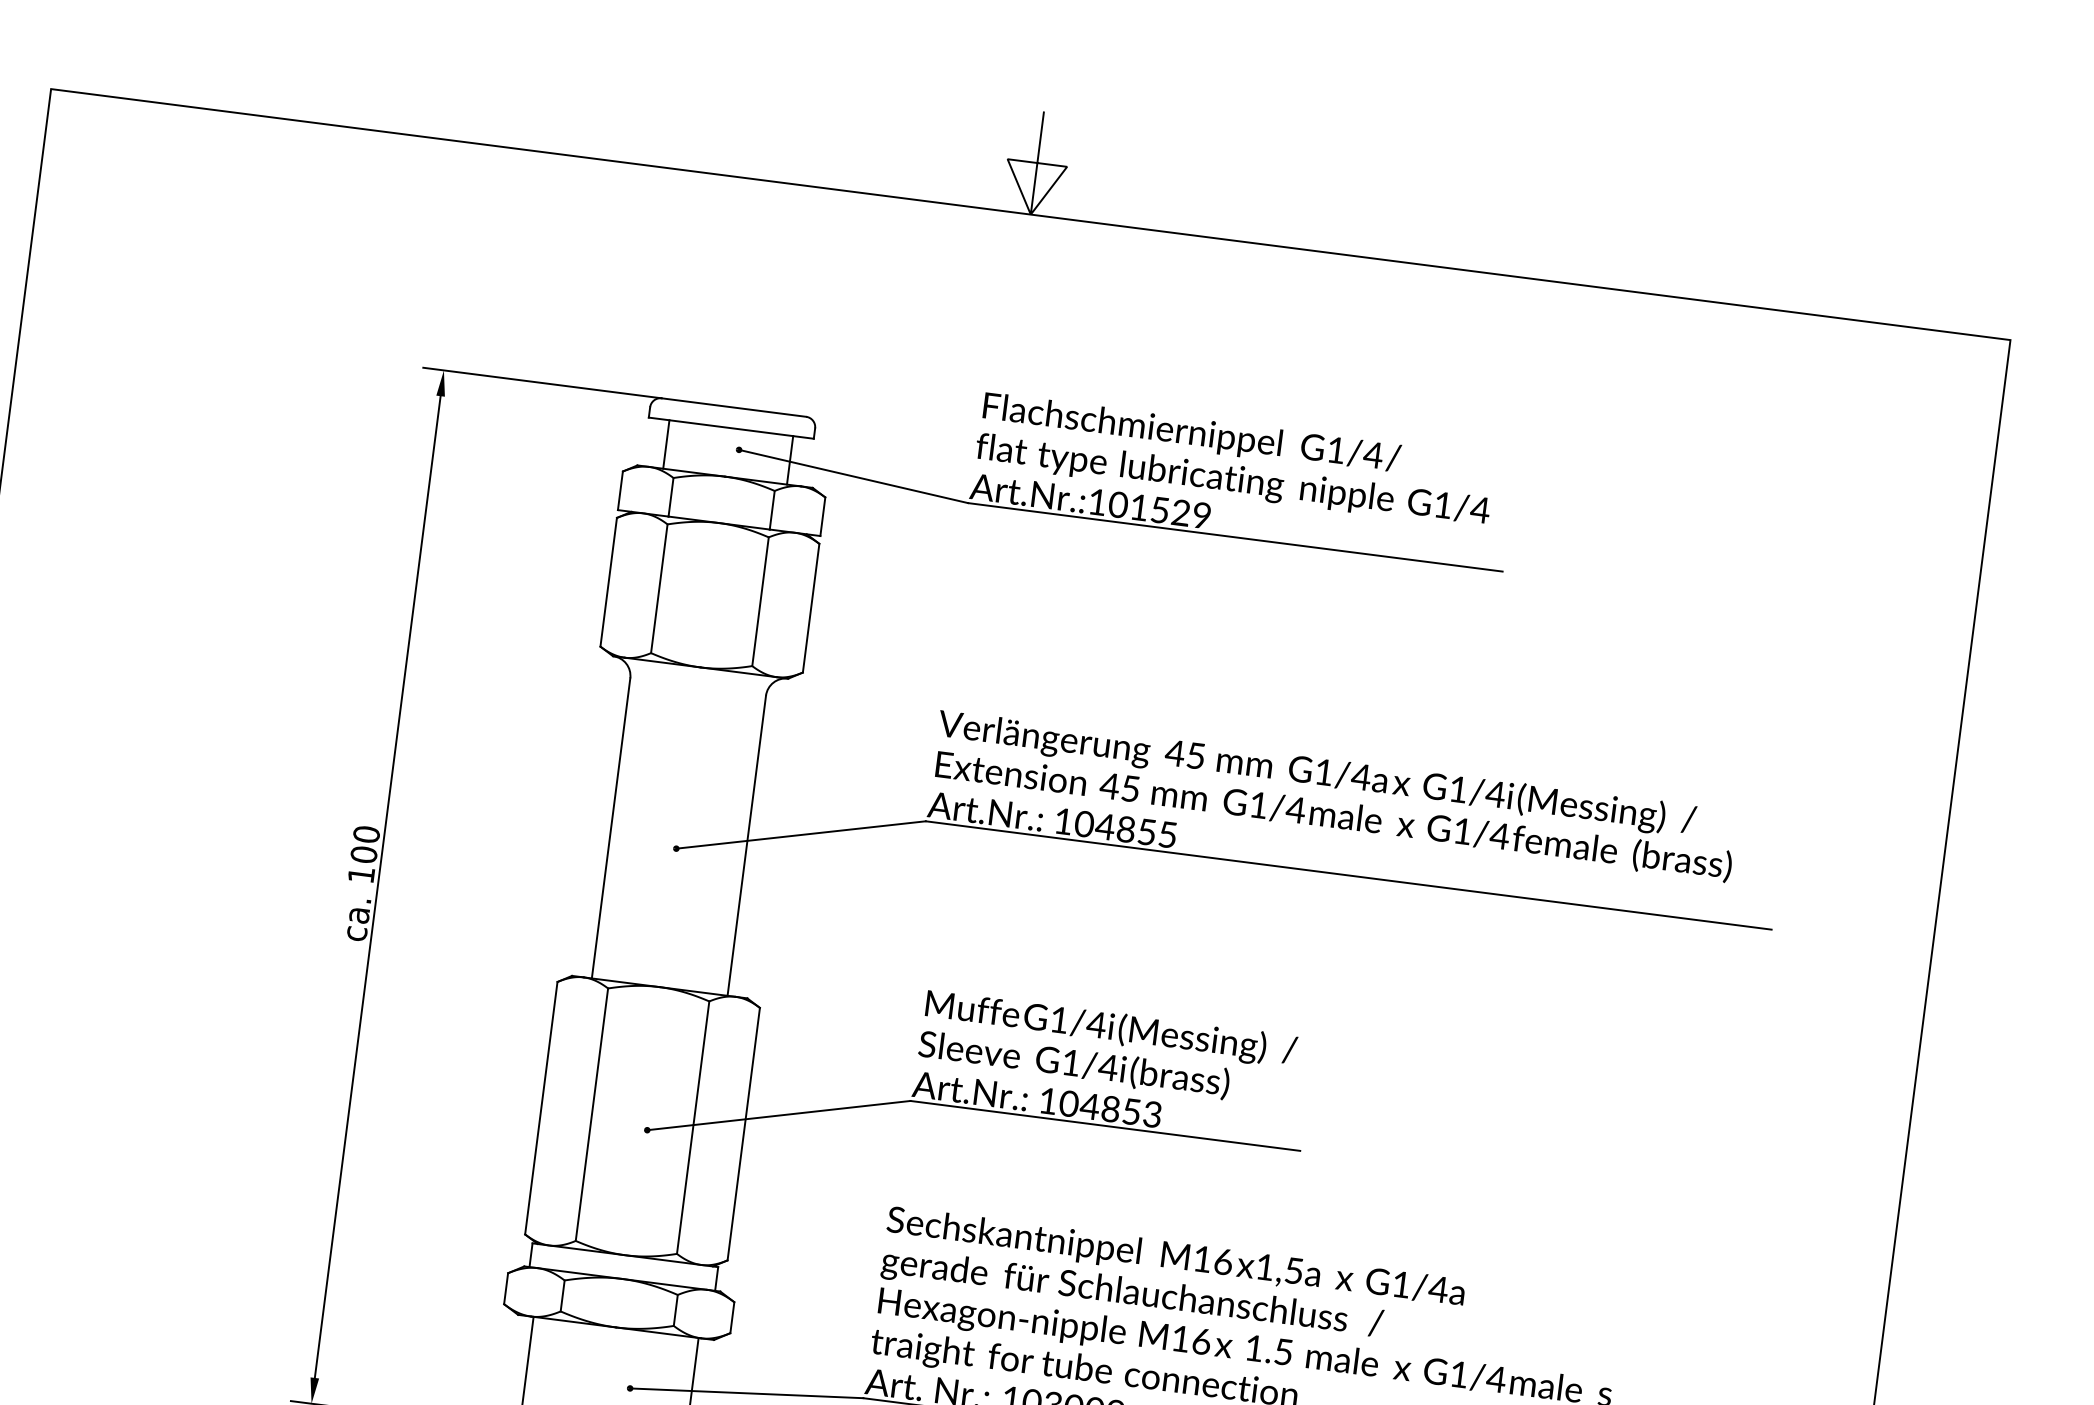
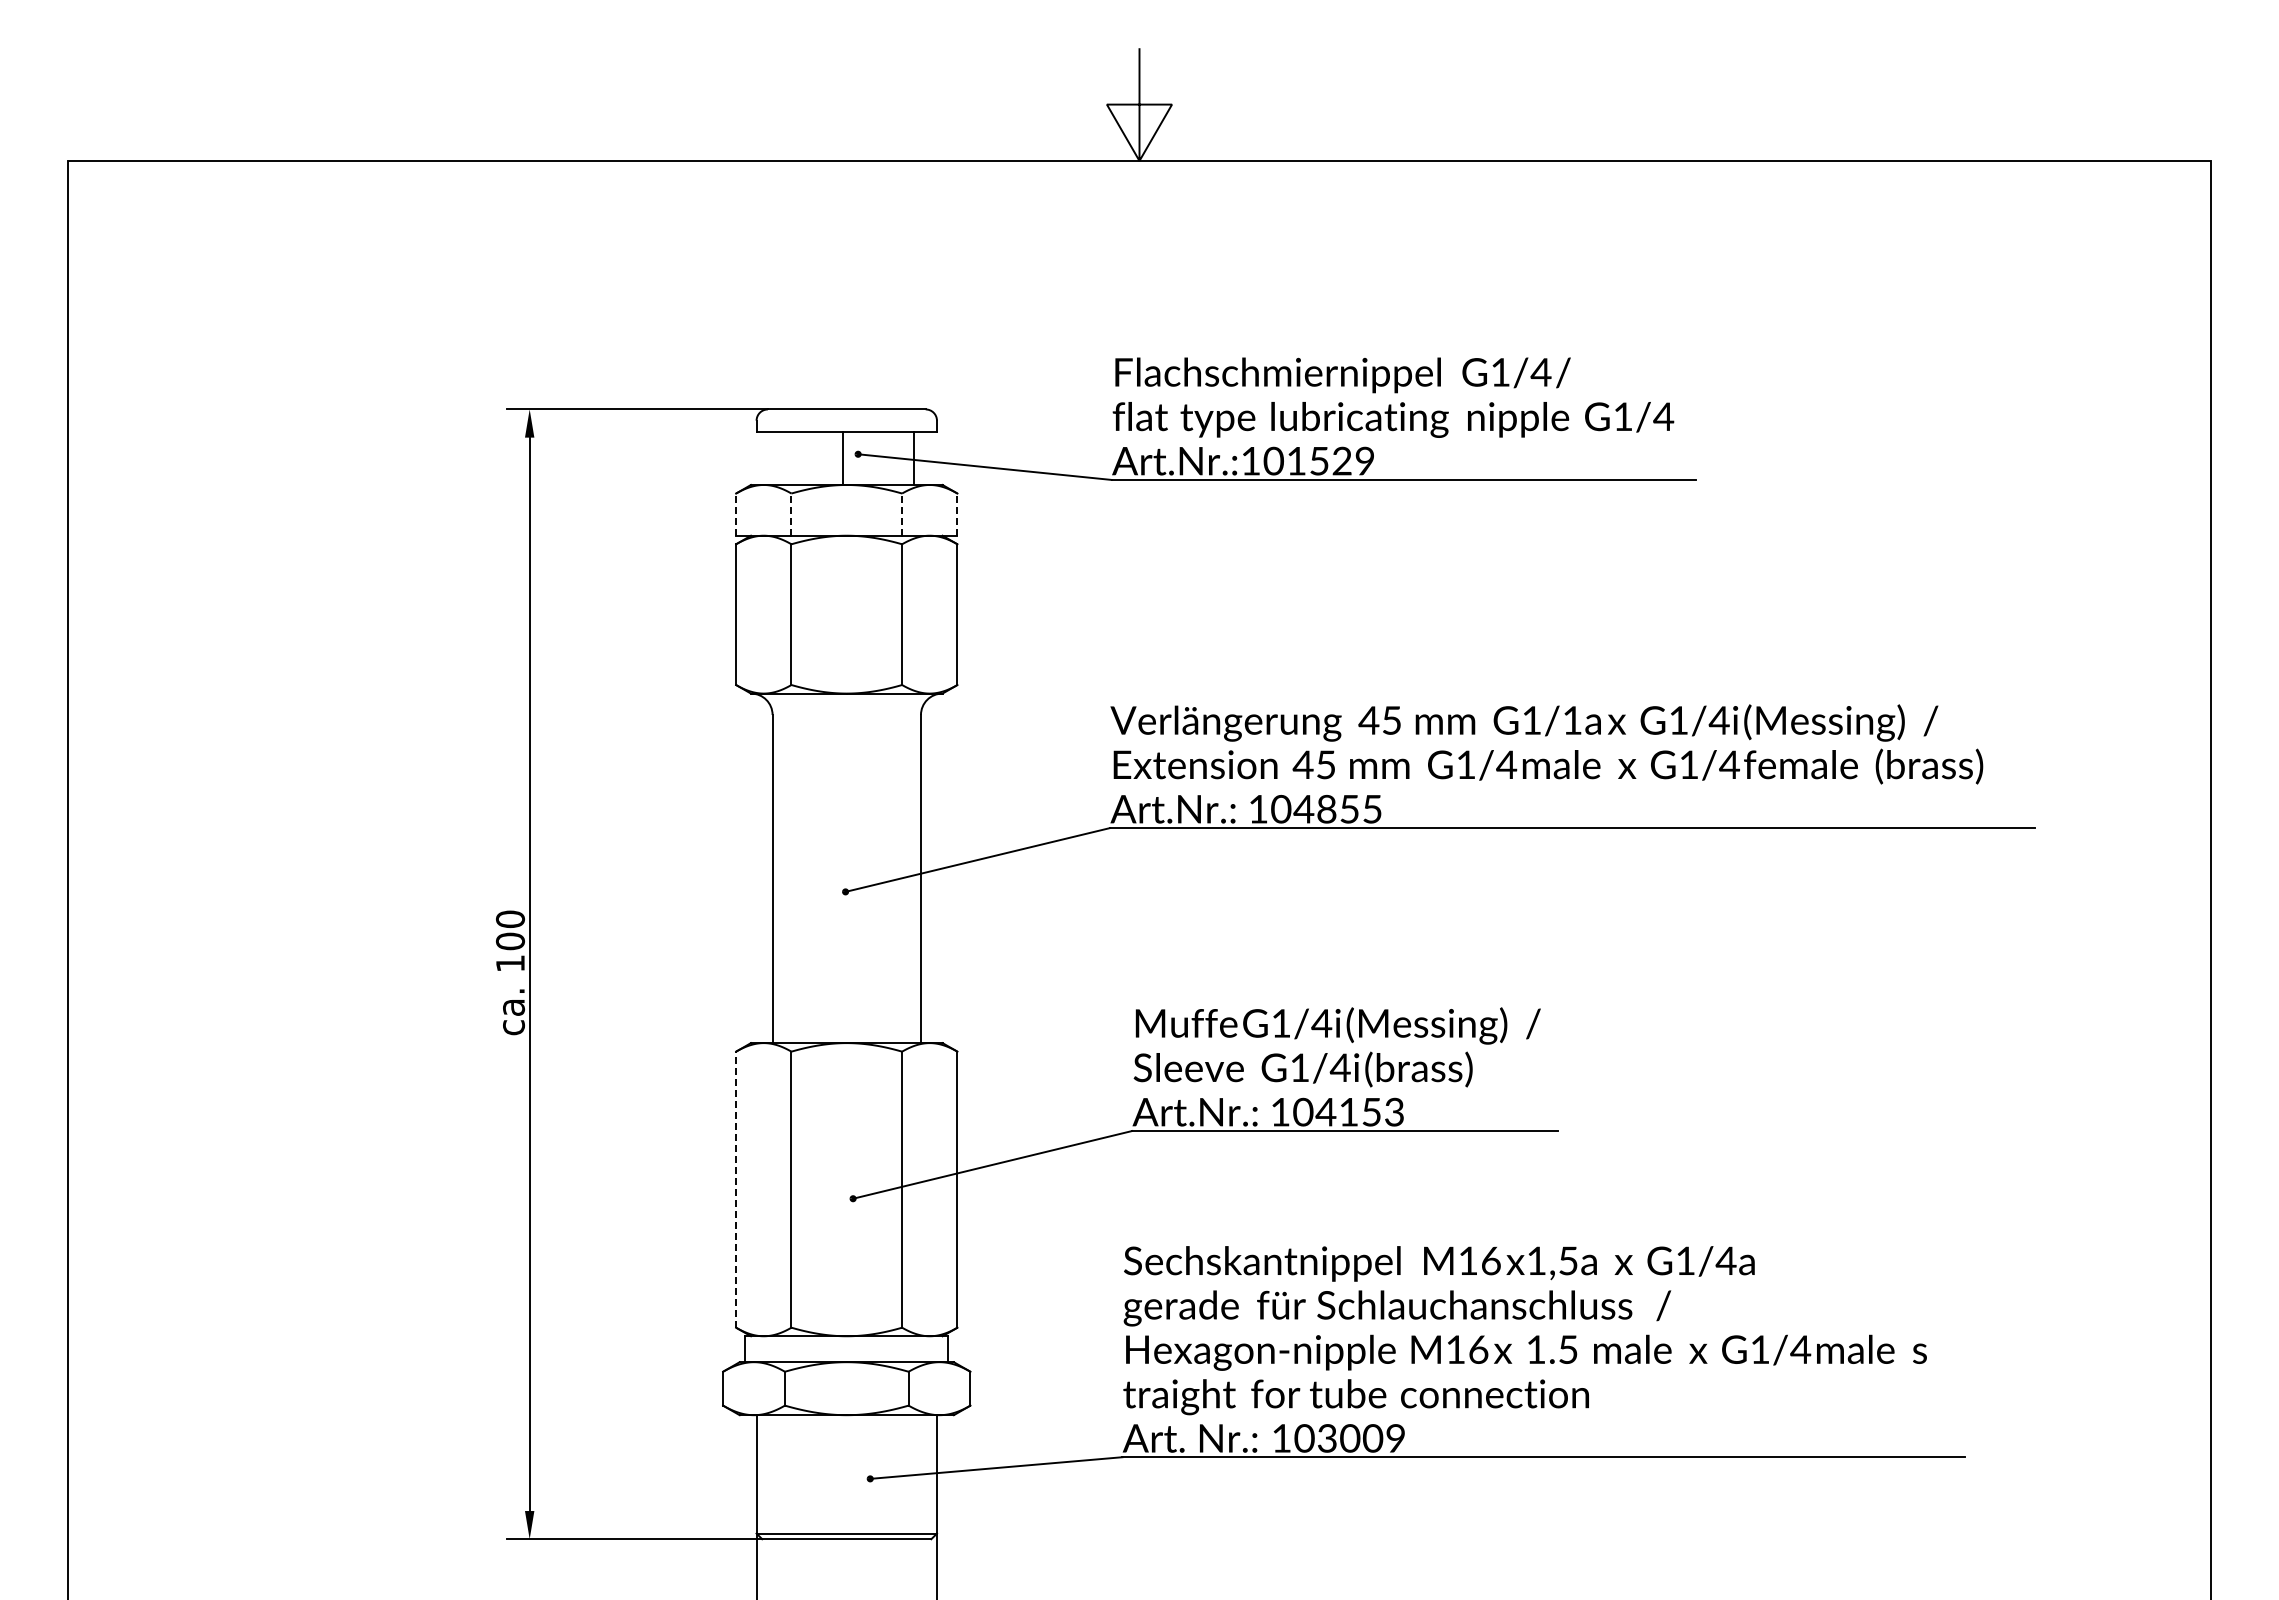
line: (666, 444) -> (843, 458), moved
line: (620, 490) -> (736, 514), solid -> dashed
line: (671, 497) -> (791, 514), solid -> dashed
line: (772, 510) -> (902, 514), solid -> dashed
line: (822, 516) -> (957, 514), solid -> dashed
text: (1360, 776) -> (1571, 720), G1/4a -> G1/1a
line: (541, 1108) -> (736, 1189), solid -> dashed
text: (1110, 1108) -> (1348, 1111), 104853 -> 104153

